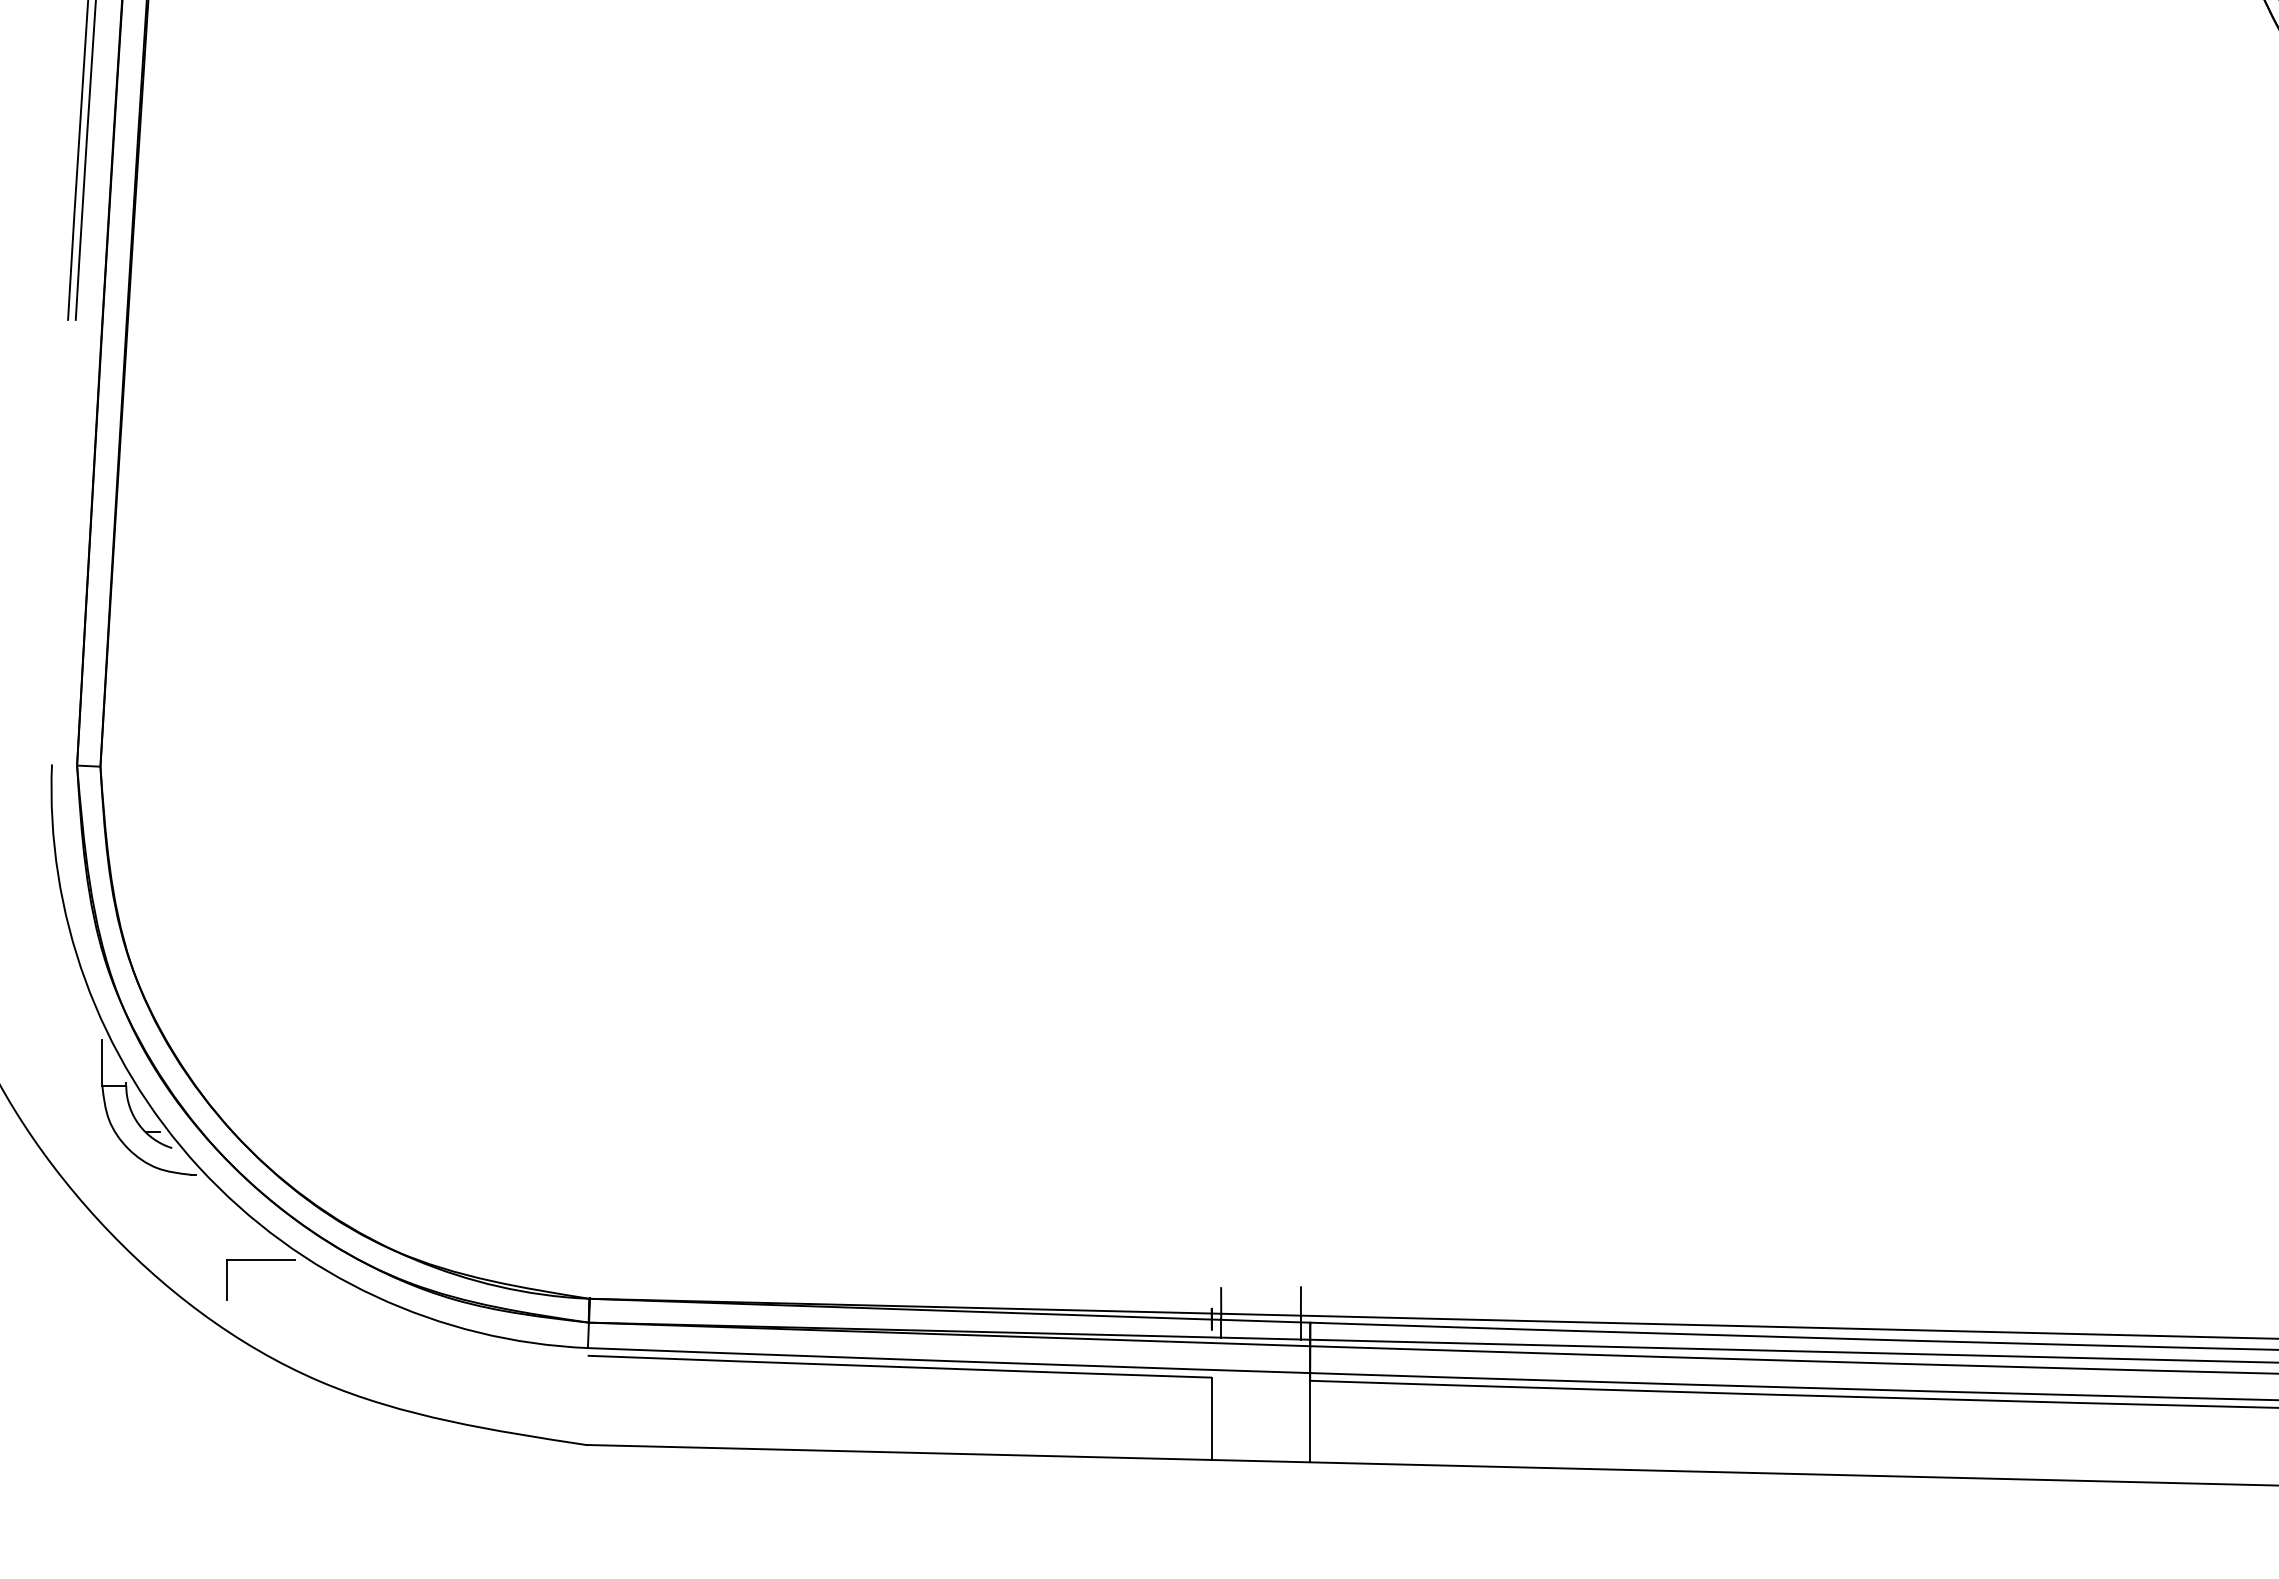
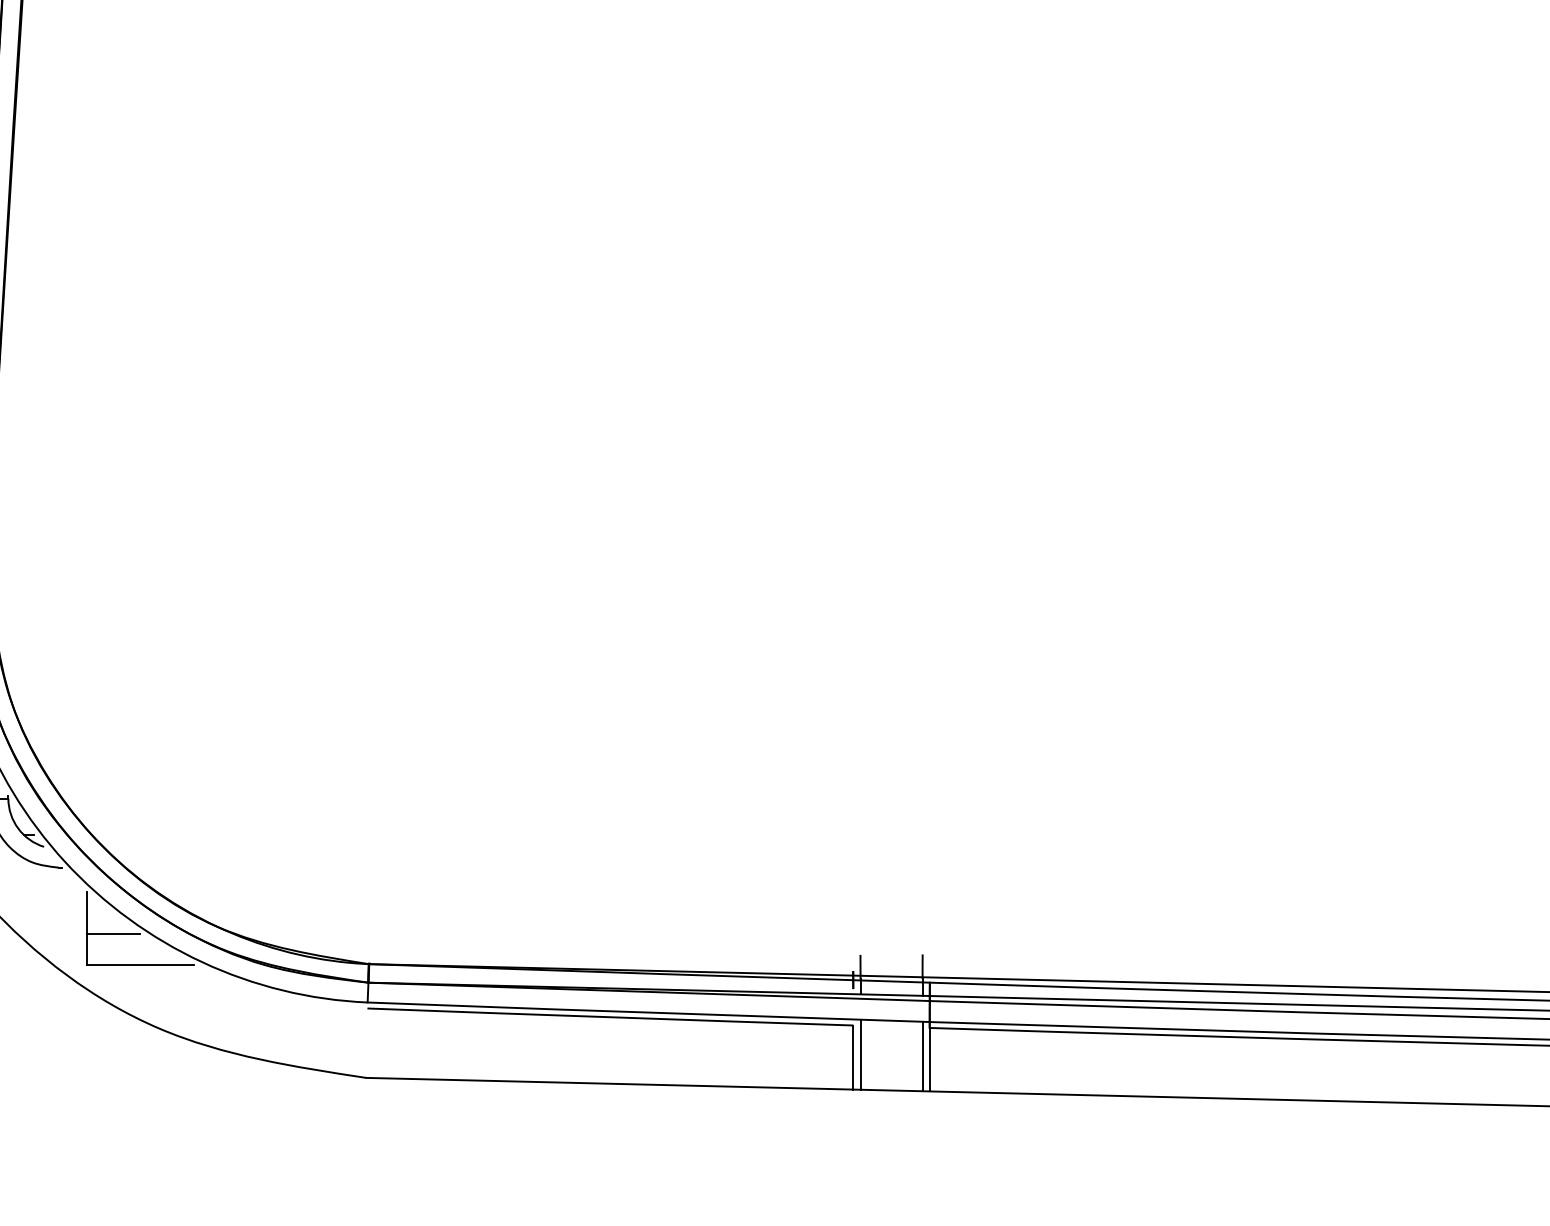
line: (227, 1232) -> (87, 912), added
line: (295, 1299) -> (140, 964), added
line: (1221, 1415) -> (860, 1054), added
line: (1300, 1417) -> (922, 1056), added

